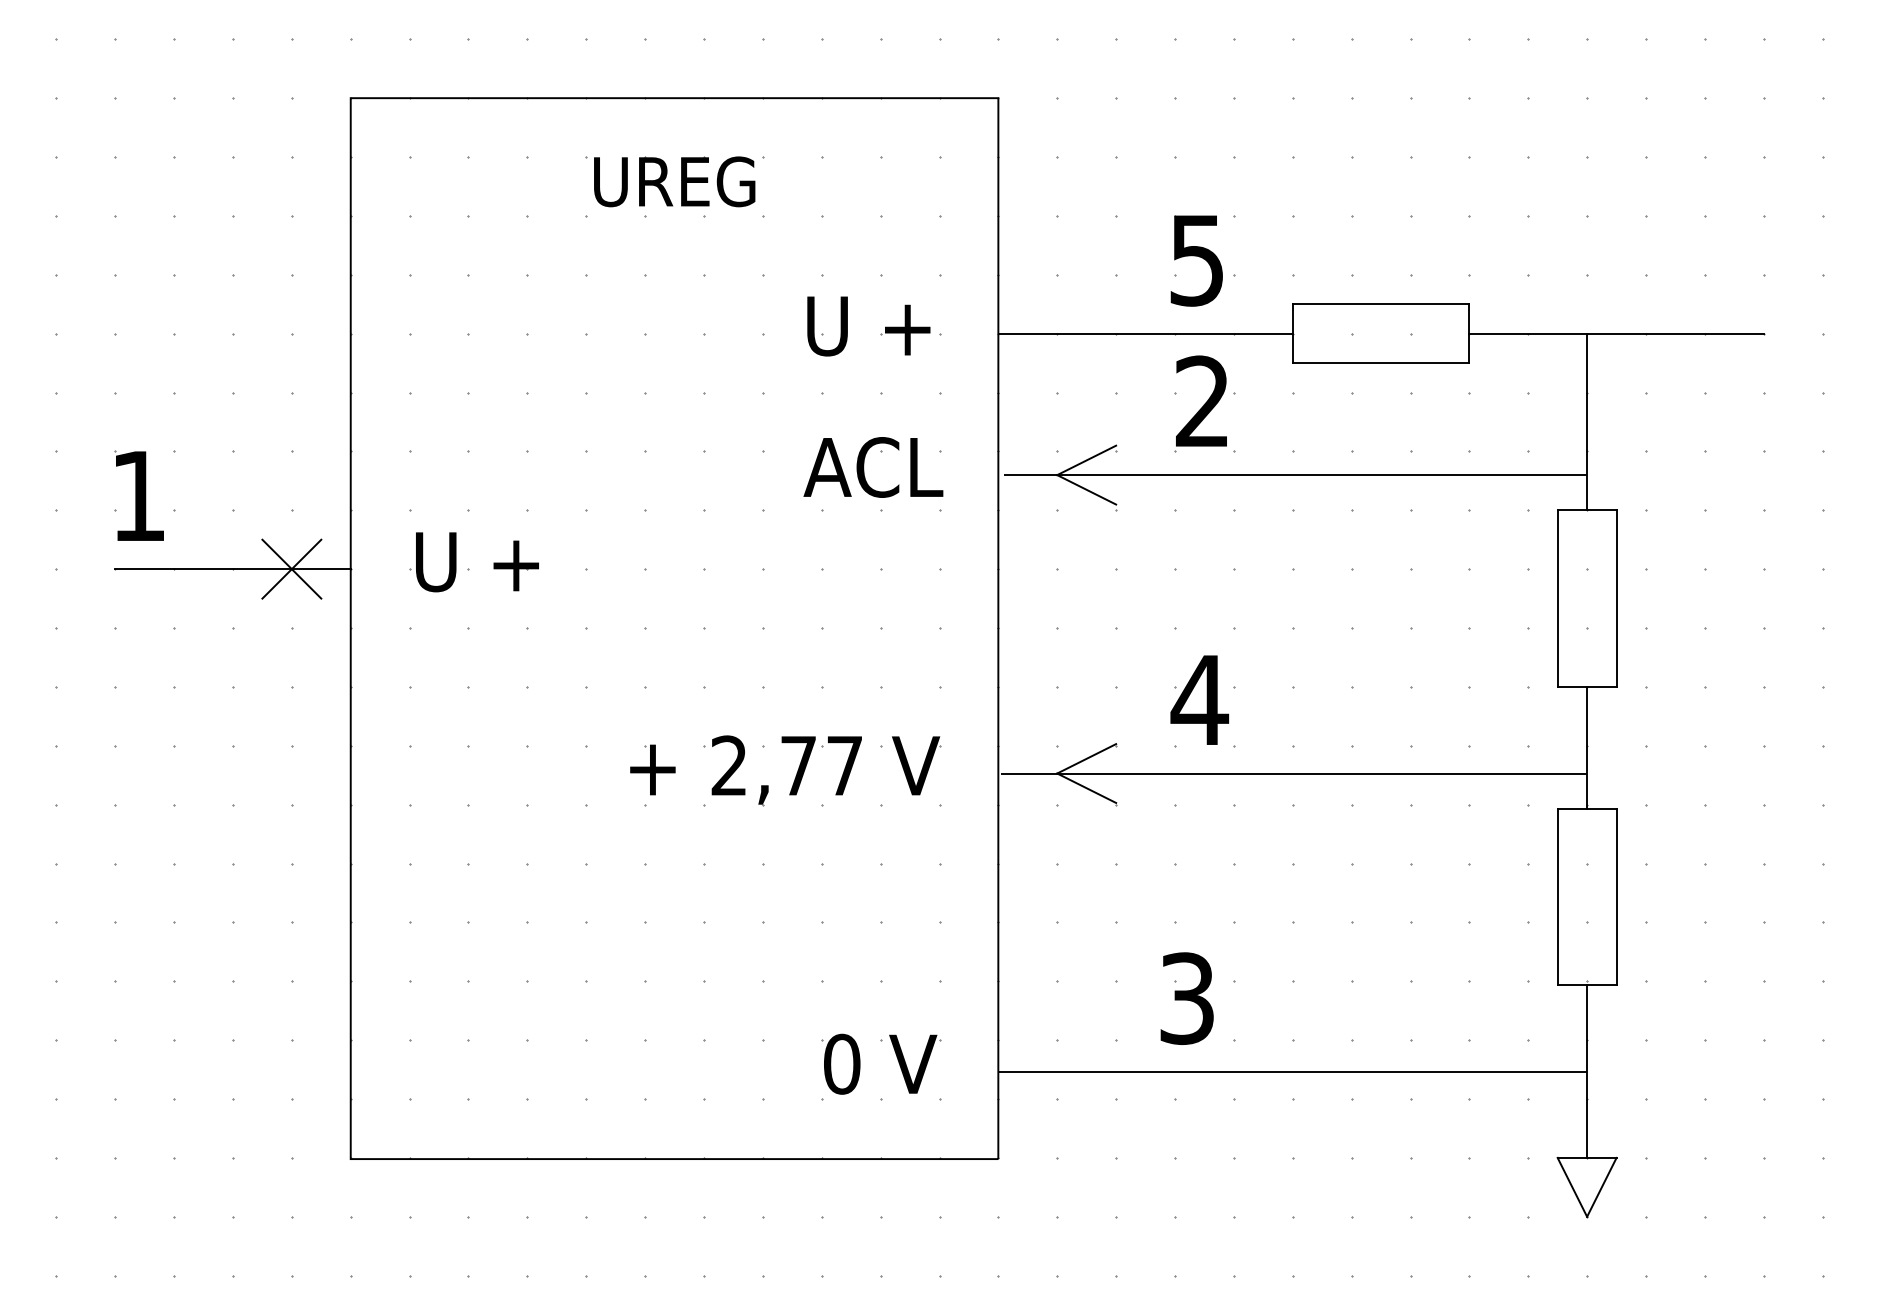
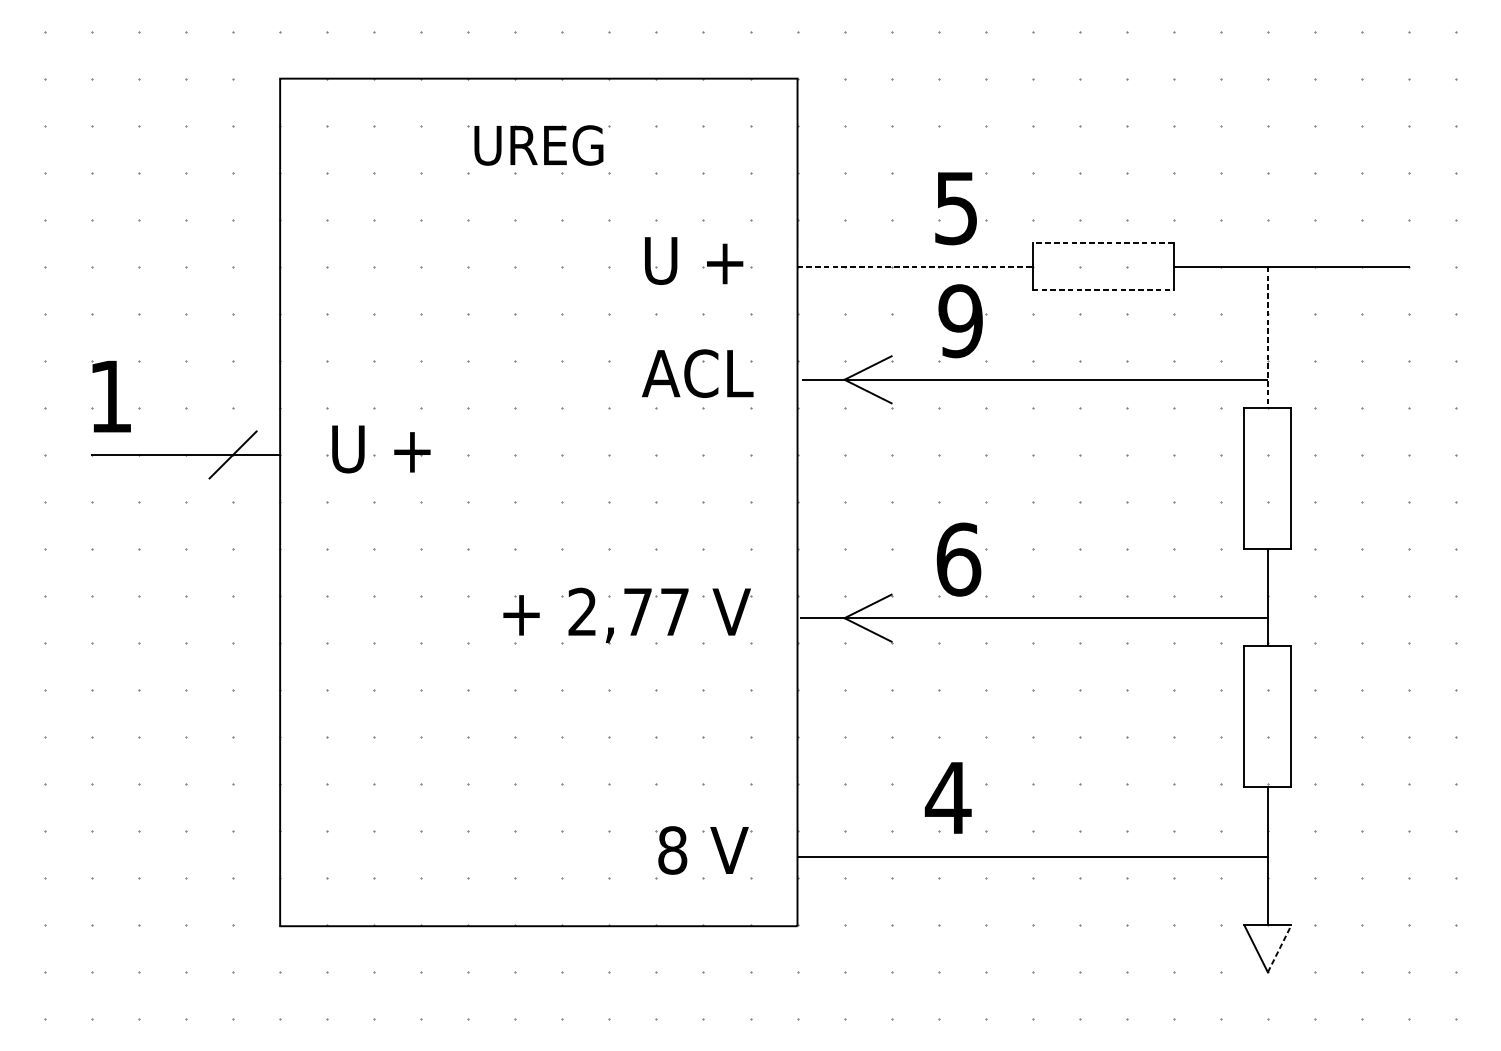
line: (1380, 304) -> (1102, 243), solid -> dashed
line: (1146, 333) -> (915, 266), solid -> dashed
line: (1381, 363) -> (1103, 290), solid -> dashed
text: (1202, 401) -> (960, 320), 2 -> 9
line: (1587, 422) -> (1268, 337), solid -> dashed
line: (291, 568) -> (232, 454), removed
text: (1199, 699) -> (958, 559), 4 -> 6
text: (1186, 998) -> (947, 797), 3 -> 4
text: (842, 1064) -> (673, 850), 0 -> 8
line: (1601, 1187) -> (1279, 948), solid -> dashed

